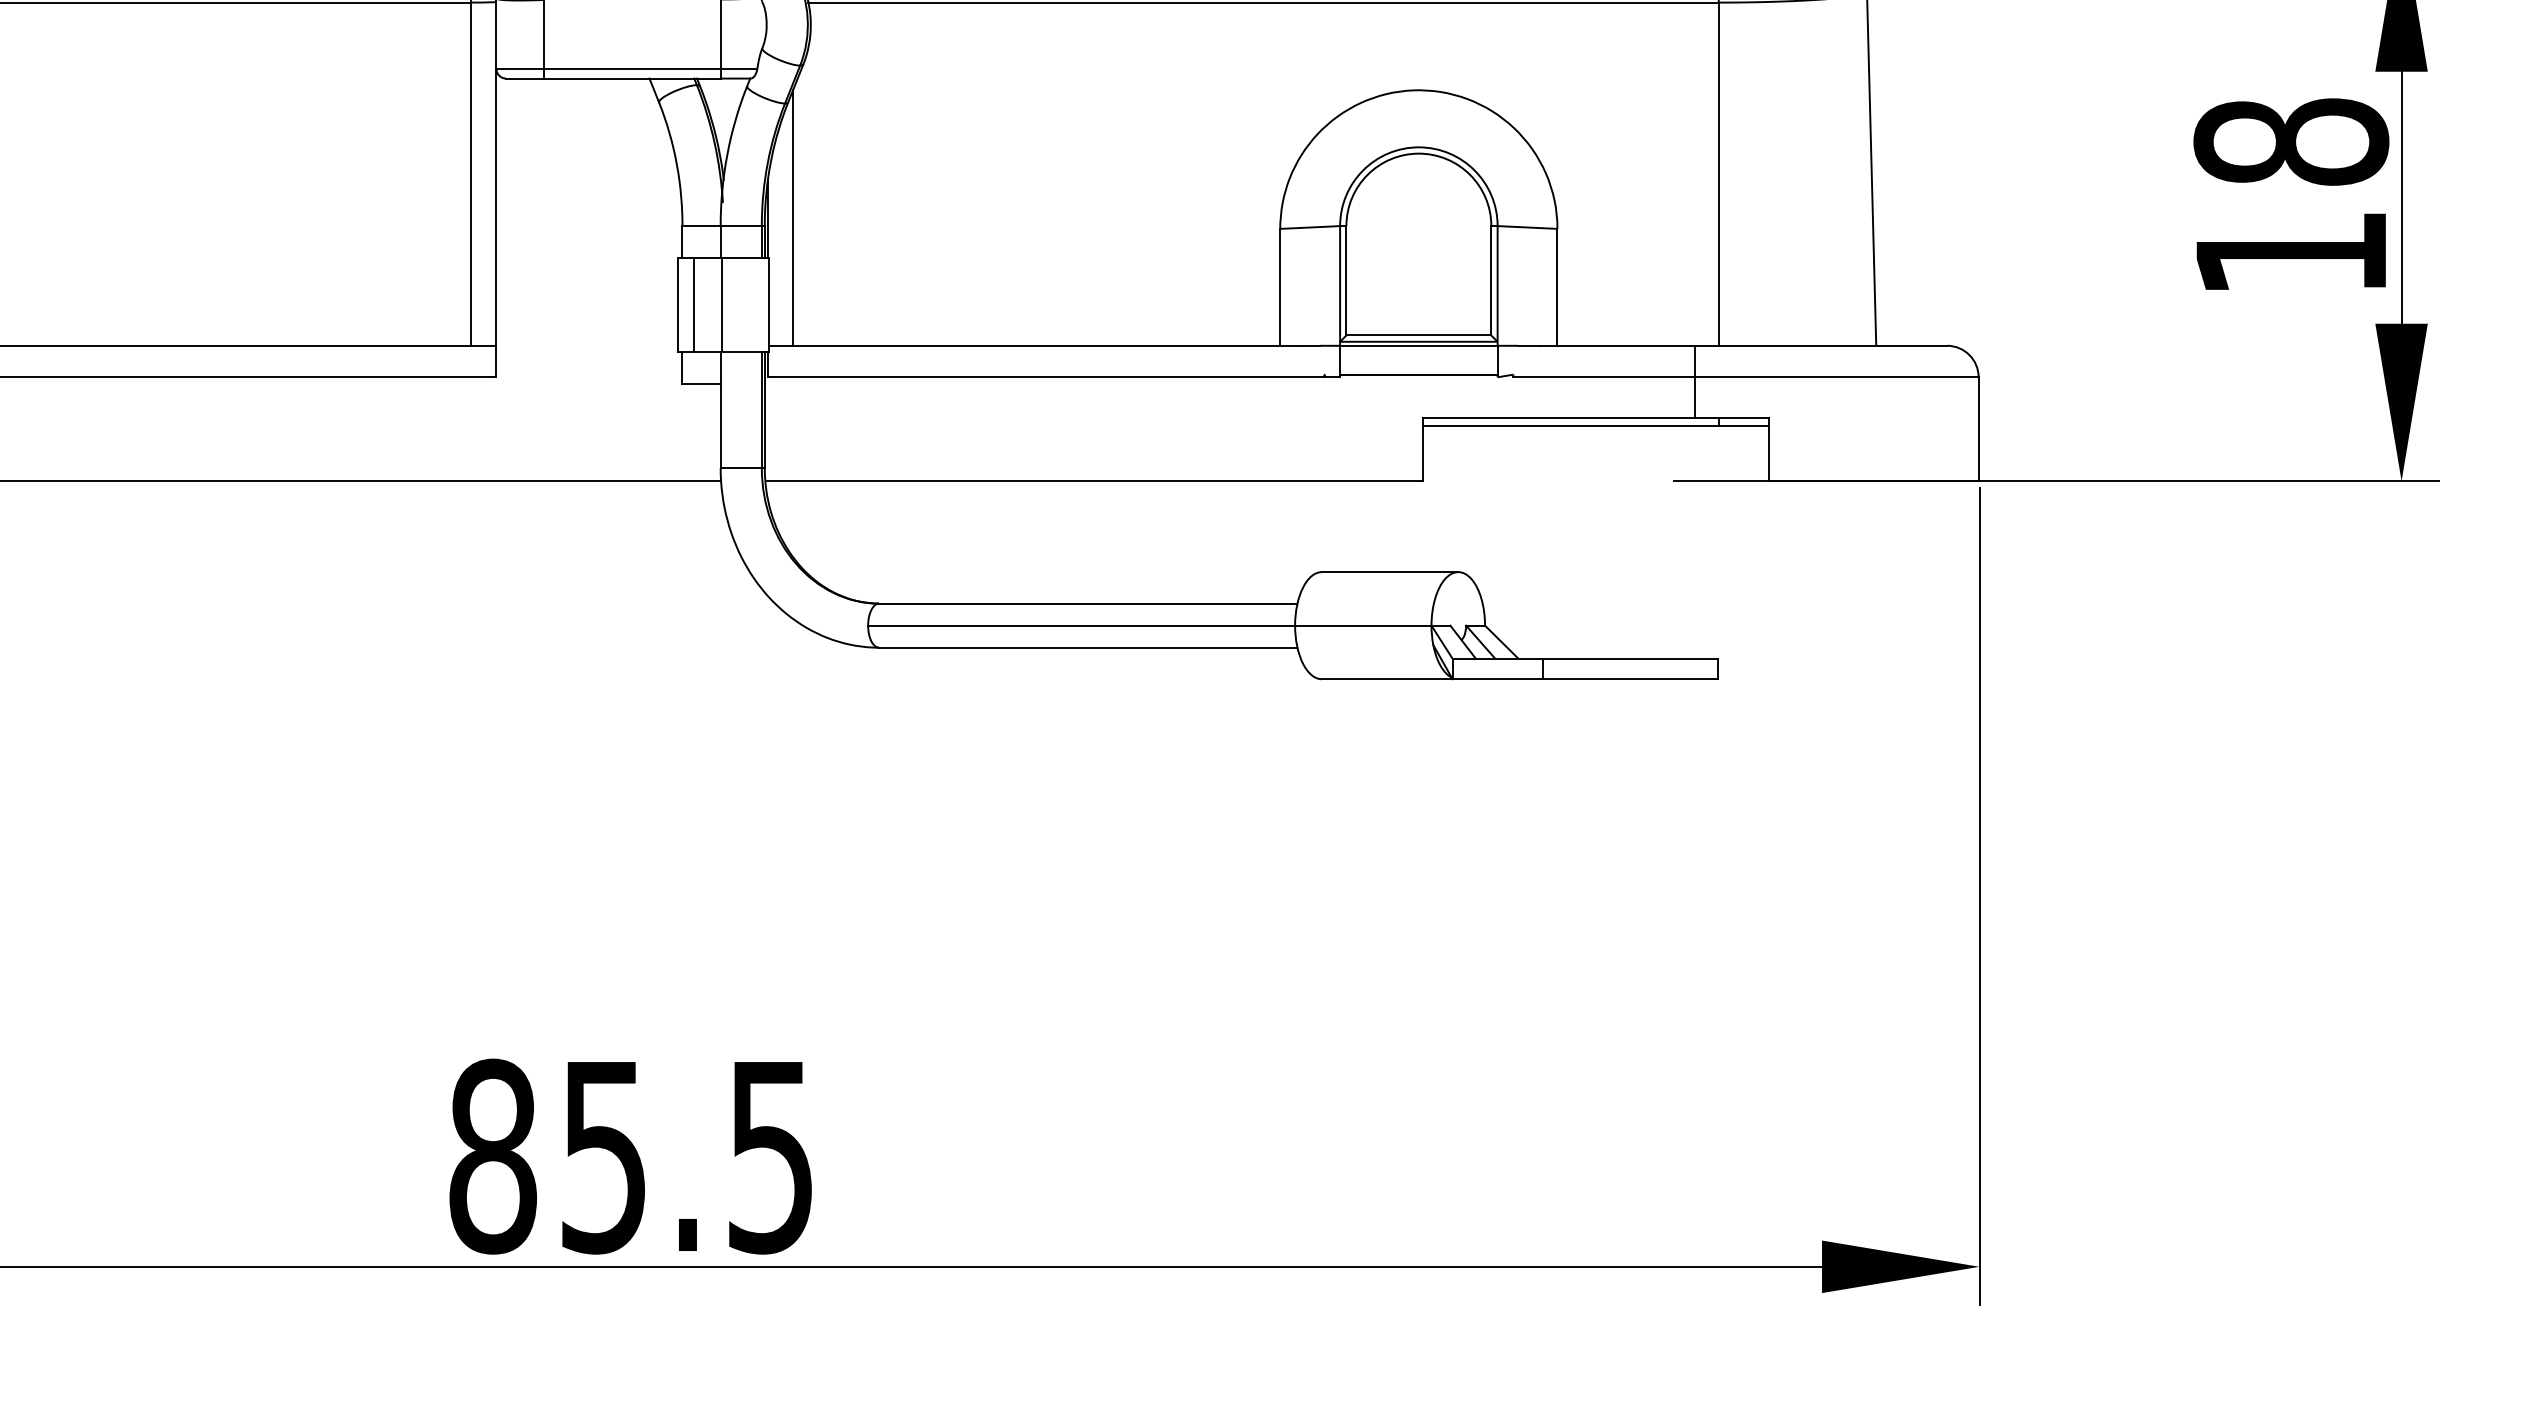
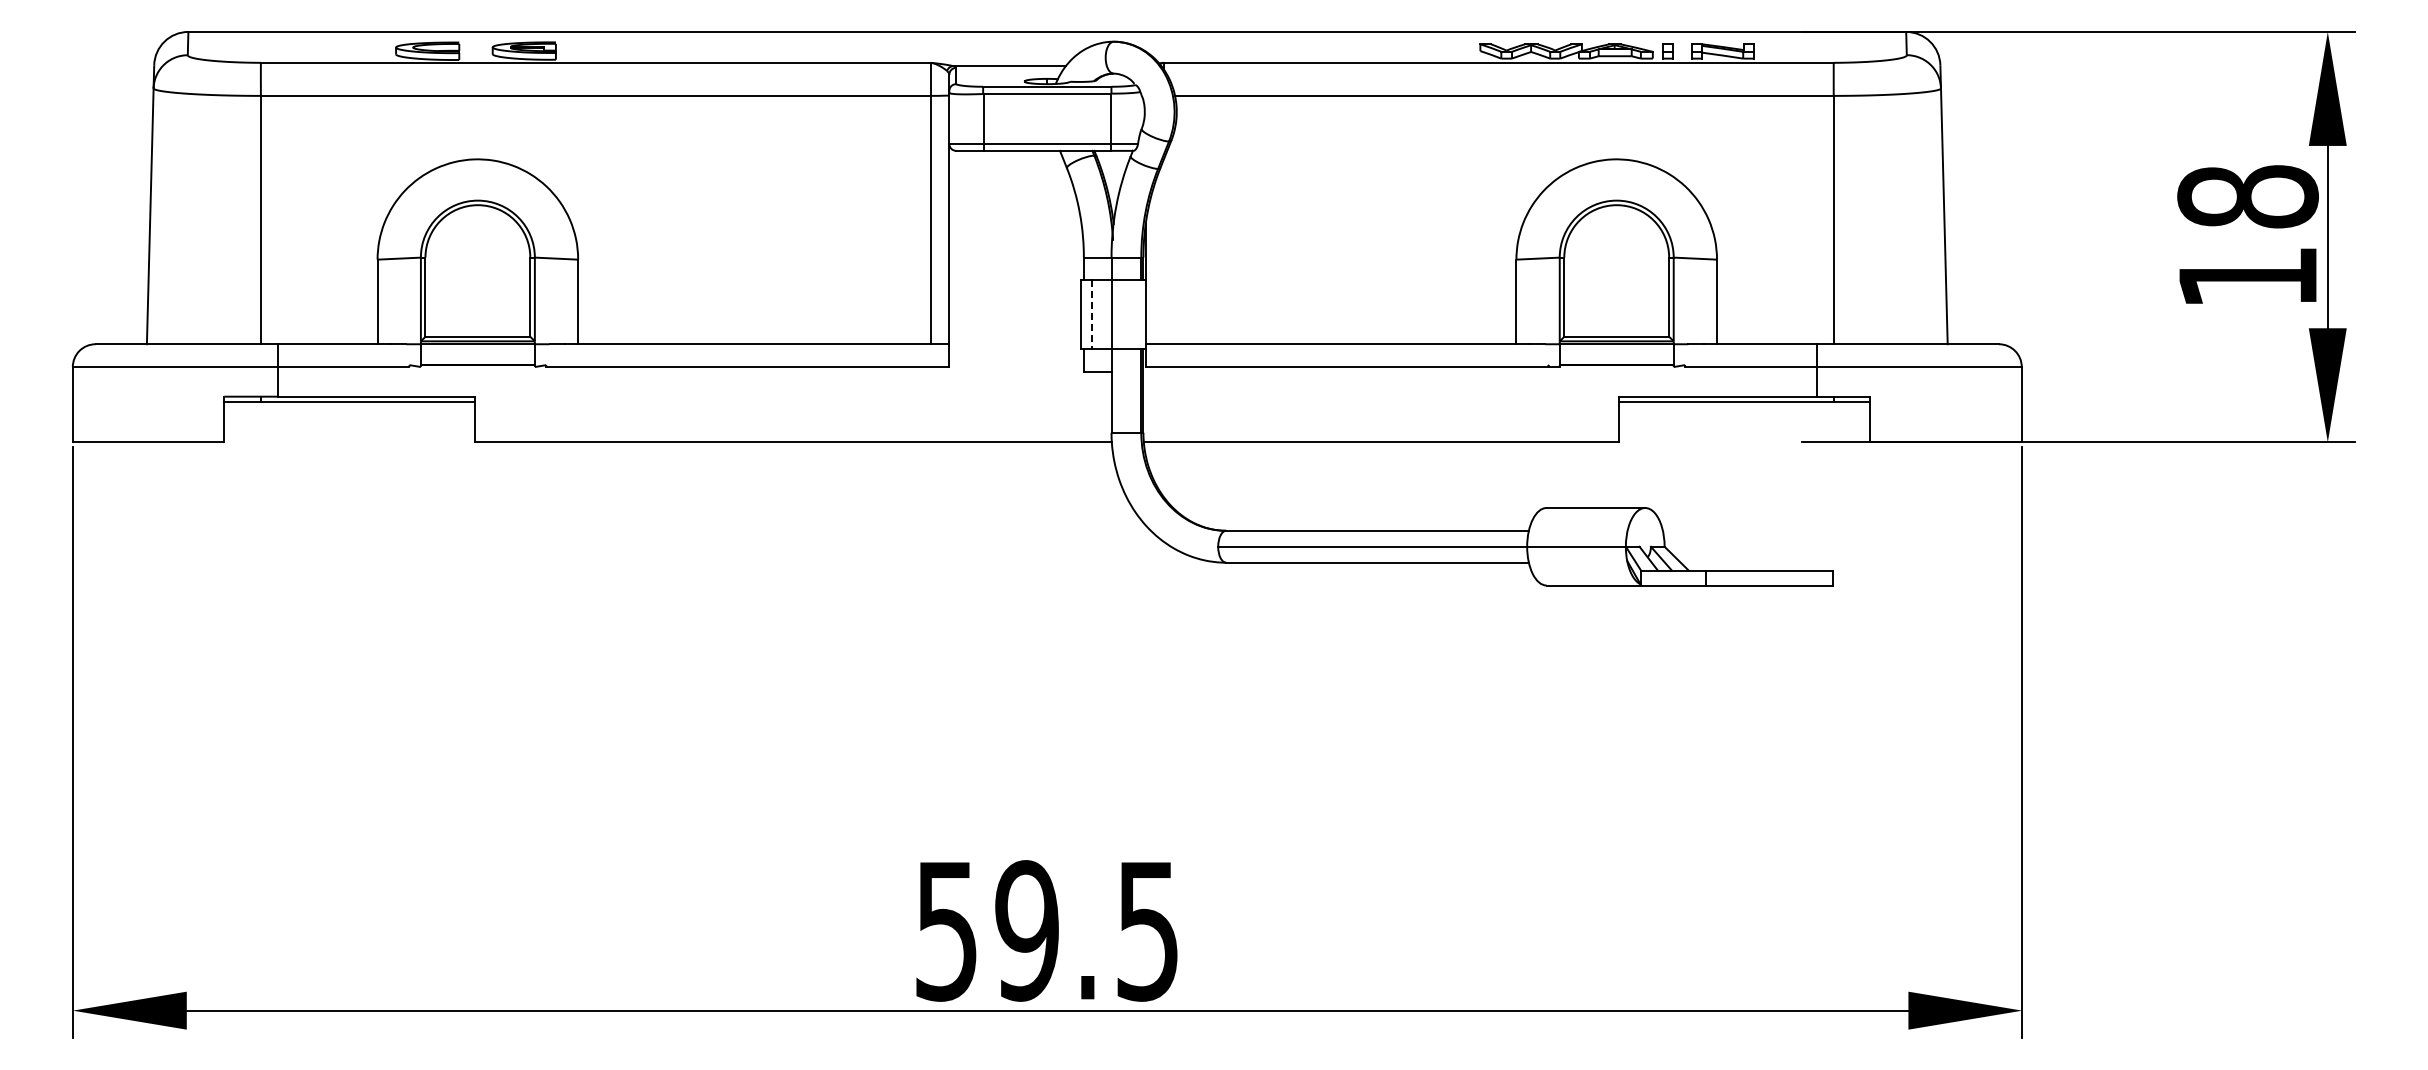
line: (793, 217) -> (1164, 251), removed
line: (694, 306) -> (1092, 315), solid -> dashed
text: (547, 1156) -> (986, 930), 85.5 -> 59.5

